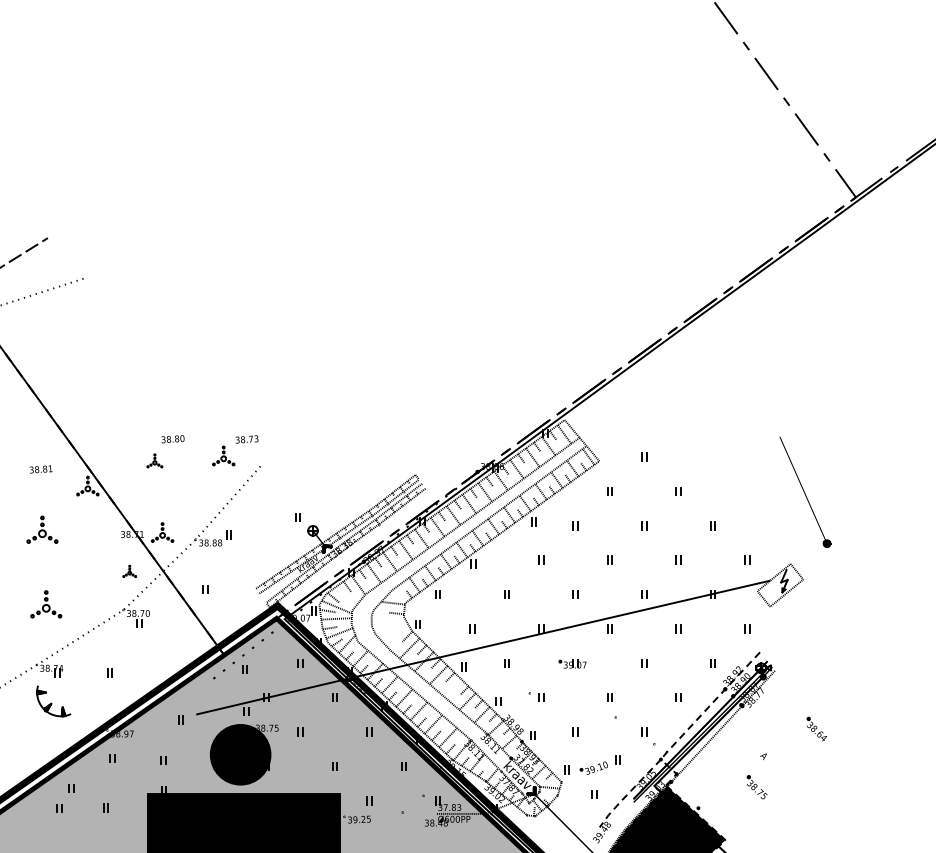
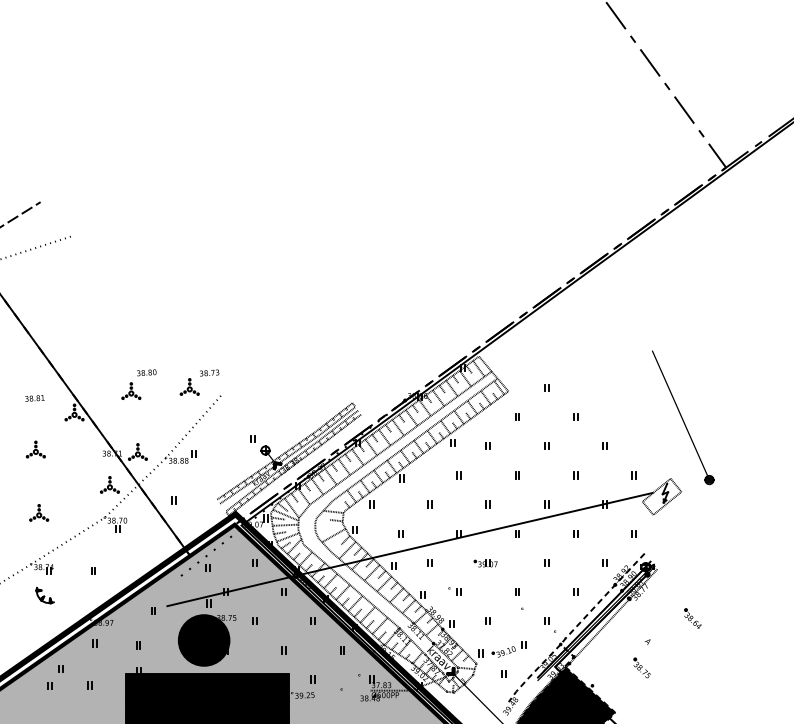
part: (154, 460) -> (131, 390), size x1.43
part: (805, 492) -> (683, 417), size x1.43
part: (41, 529) -> (35, 449), size x0.71
part: (129, 571) -> (109, 485), size x1.67
line: (343, 598) -> (291, 507), added
part: (45, 604) -> (38, 512), size x0.71
line: (393, 631) -> (333, 535), added
line: (452, 688) -> (383, 584), added
part: (53, 701) -> (45, 595), size x0.62

